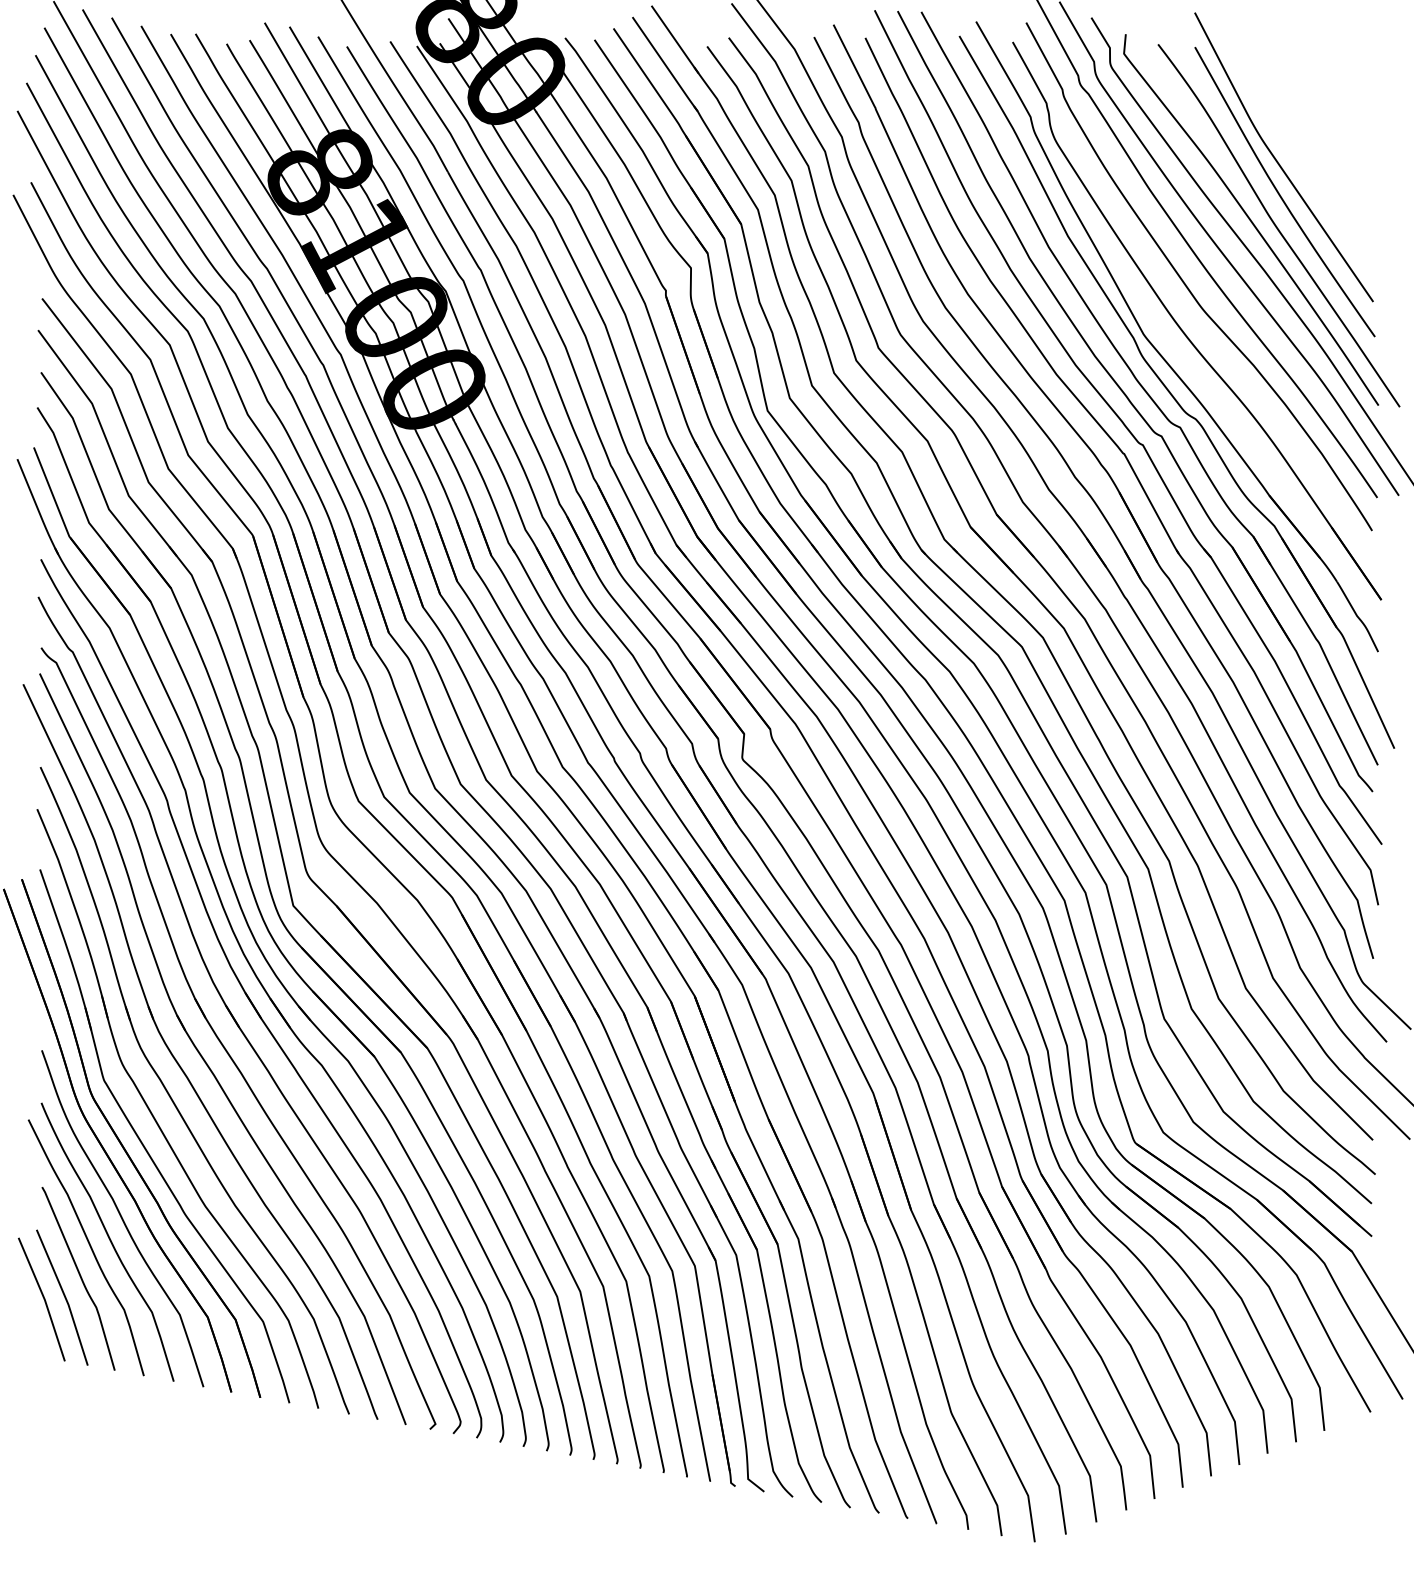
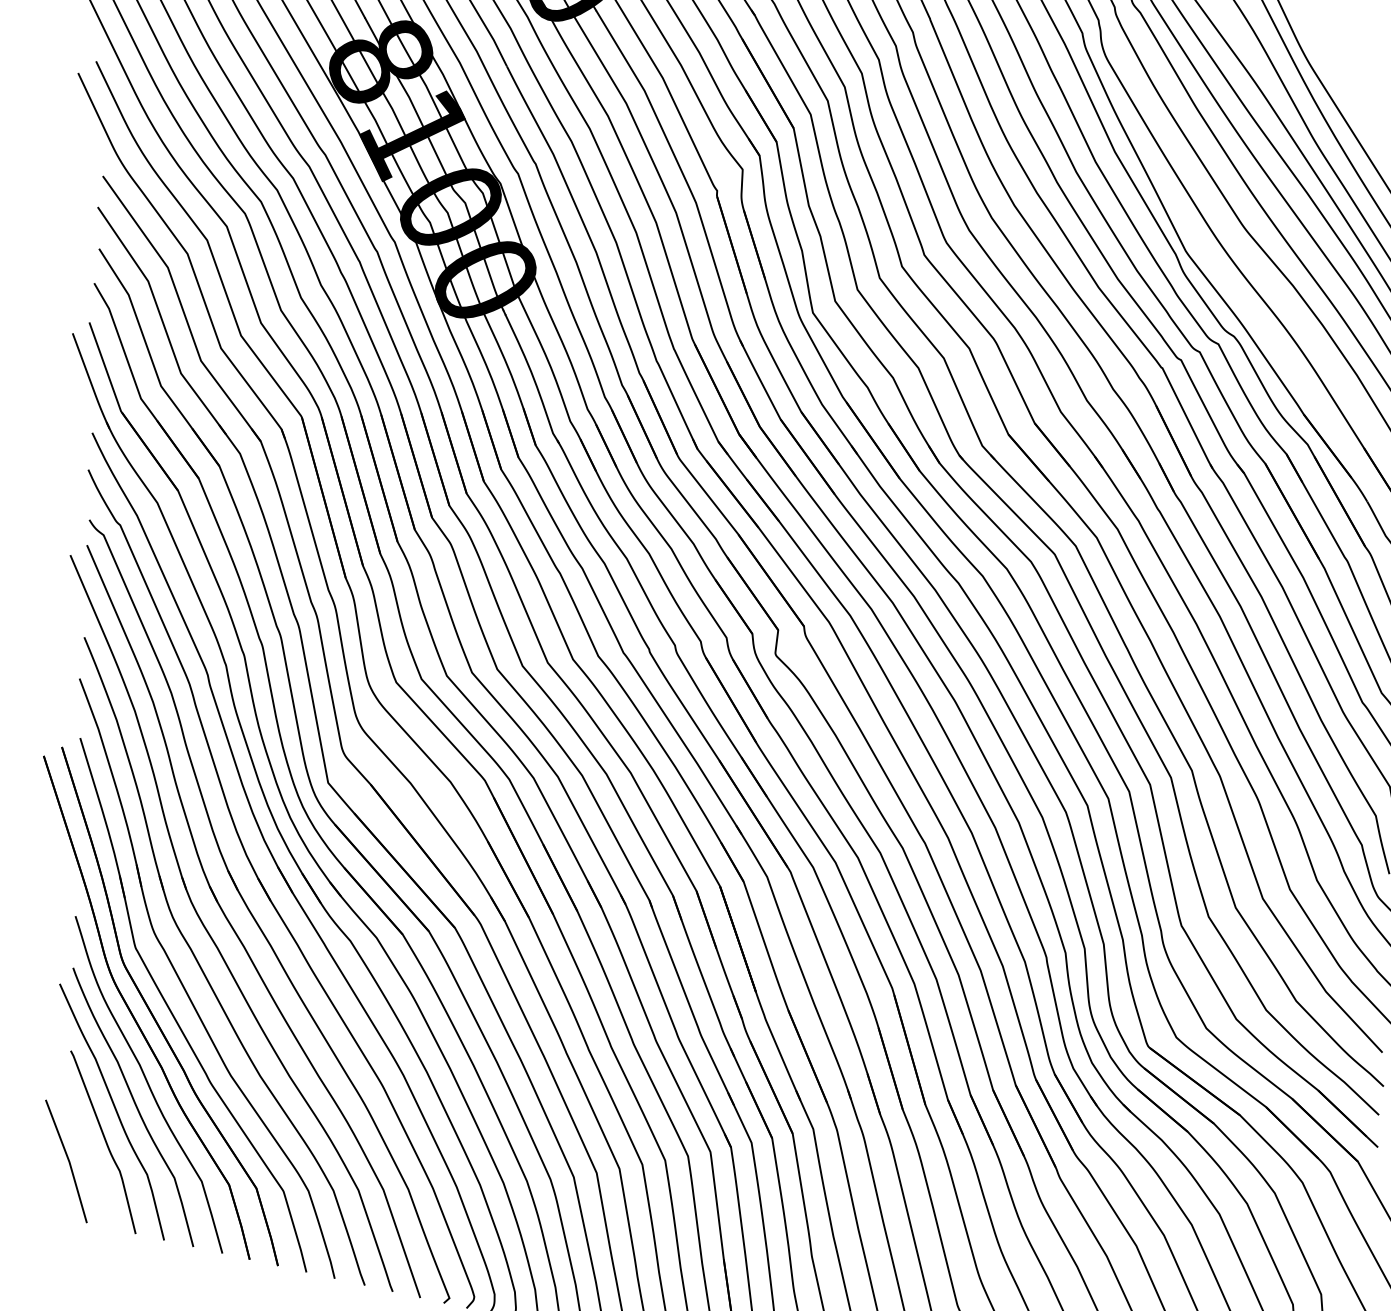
line: (64, 1297) -> (88, 1160), removed

